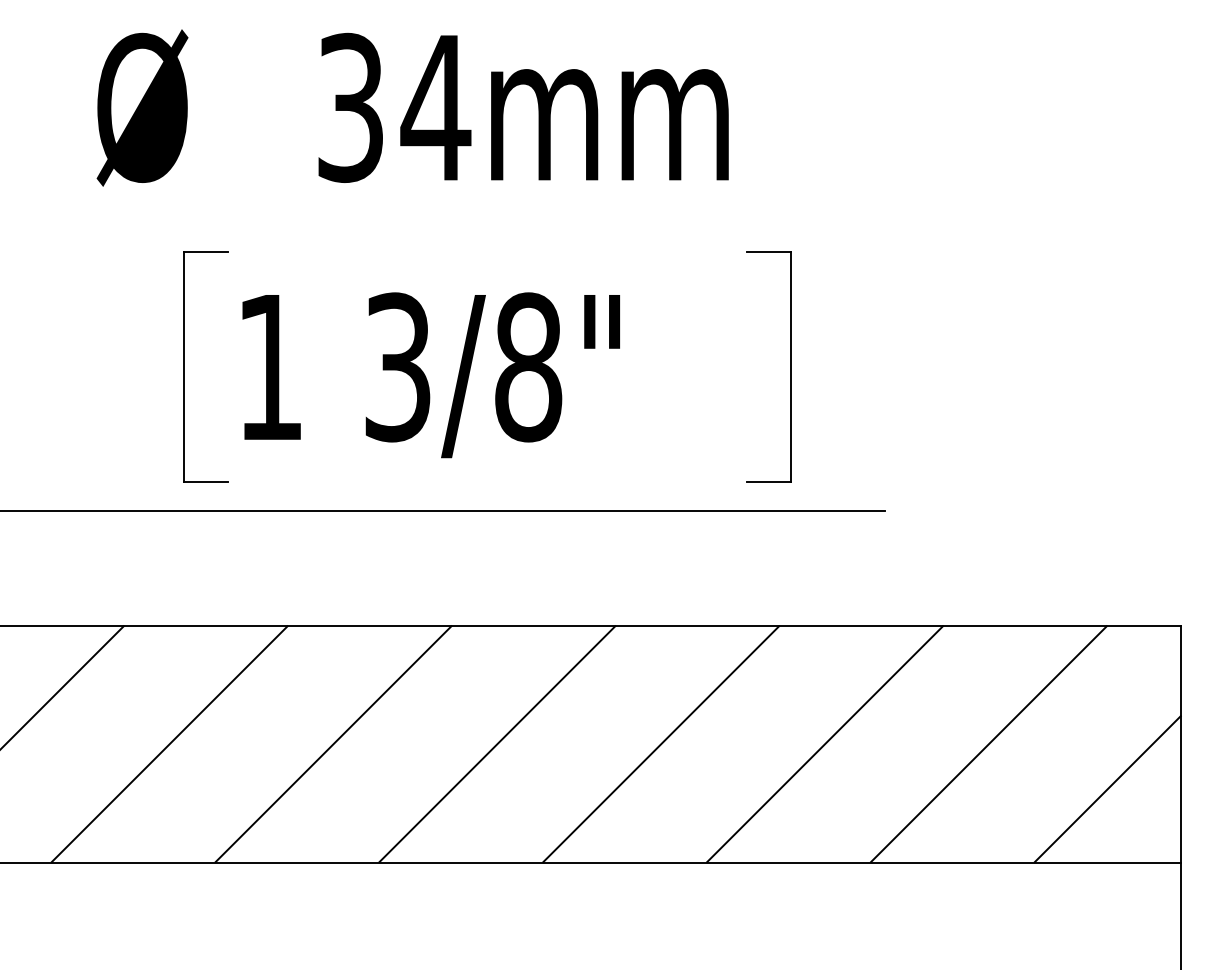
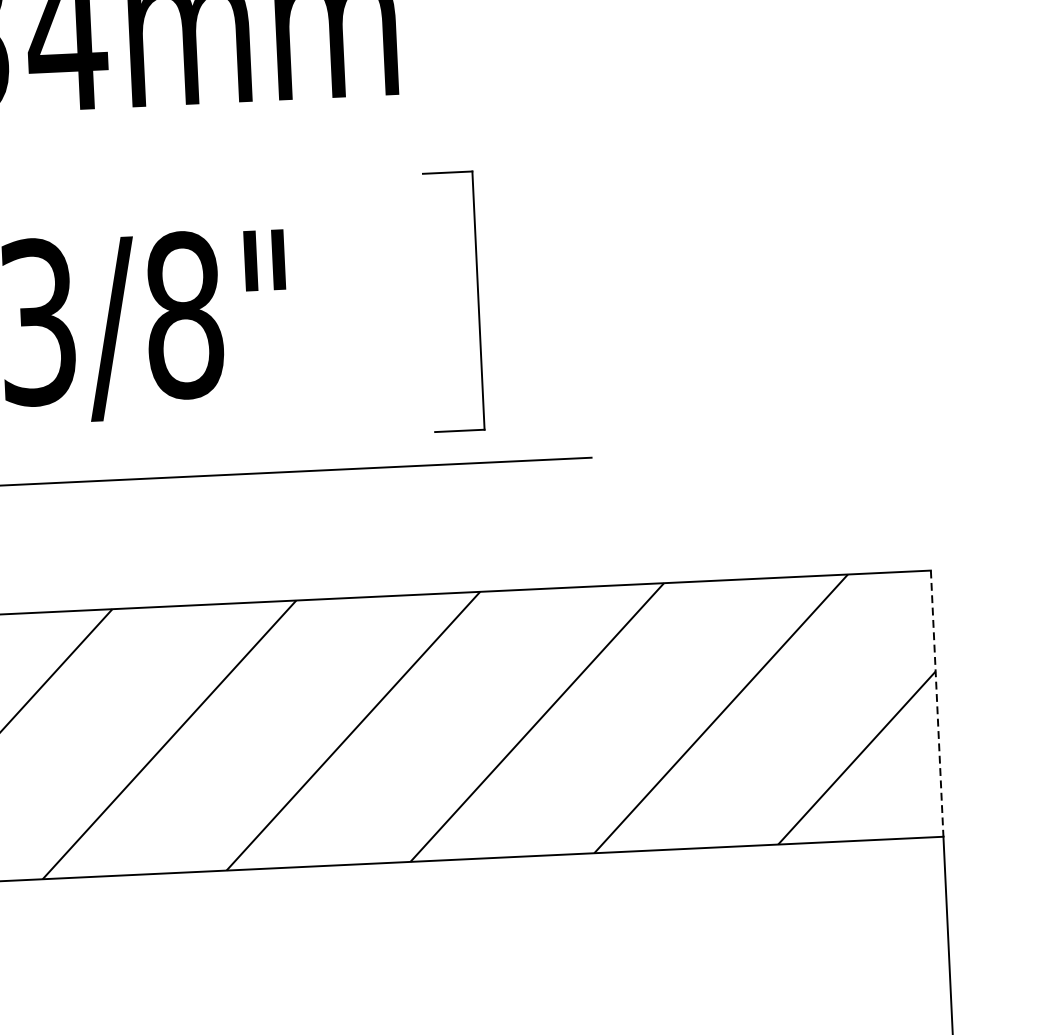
line: (1181, 744) -> (937, 704), solid -> dashed

